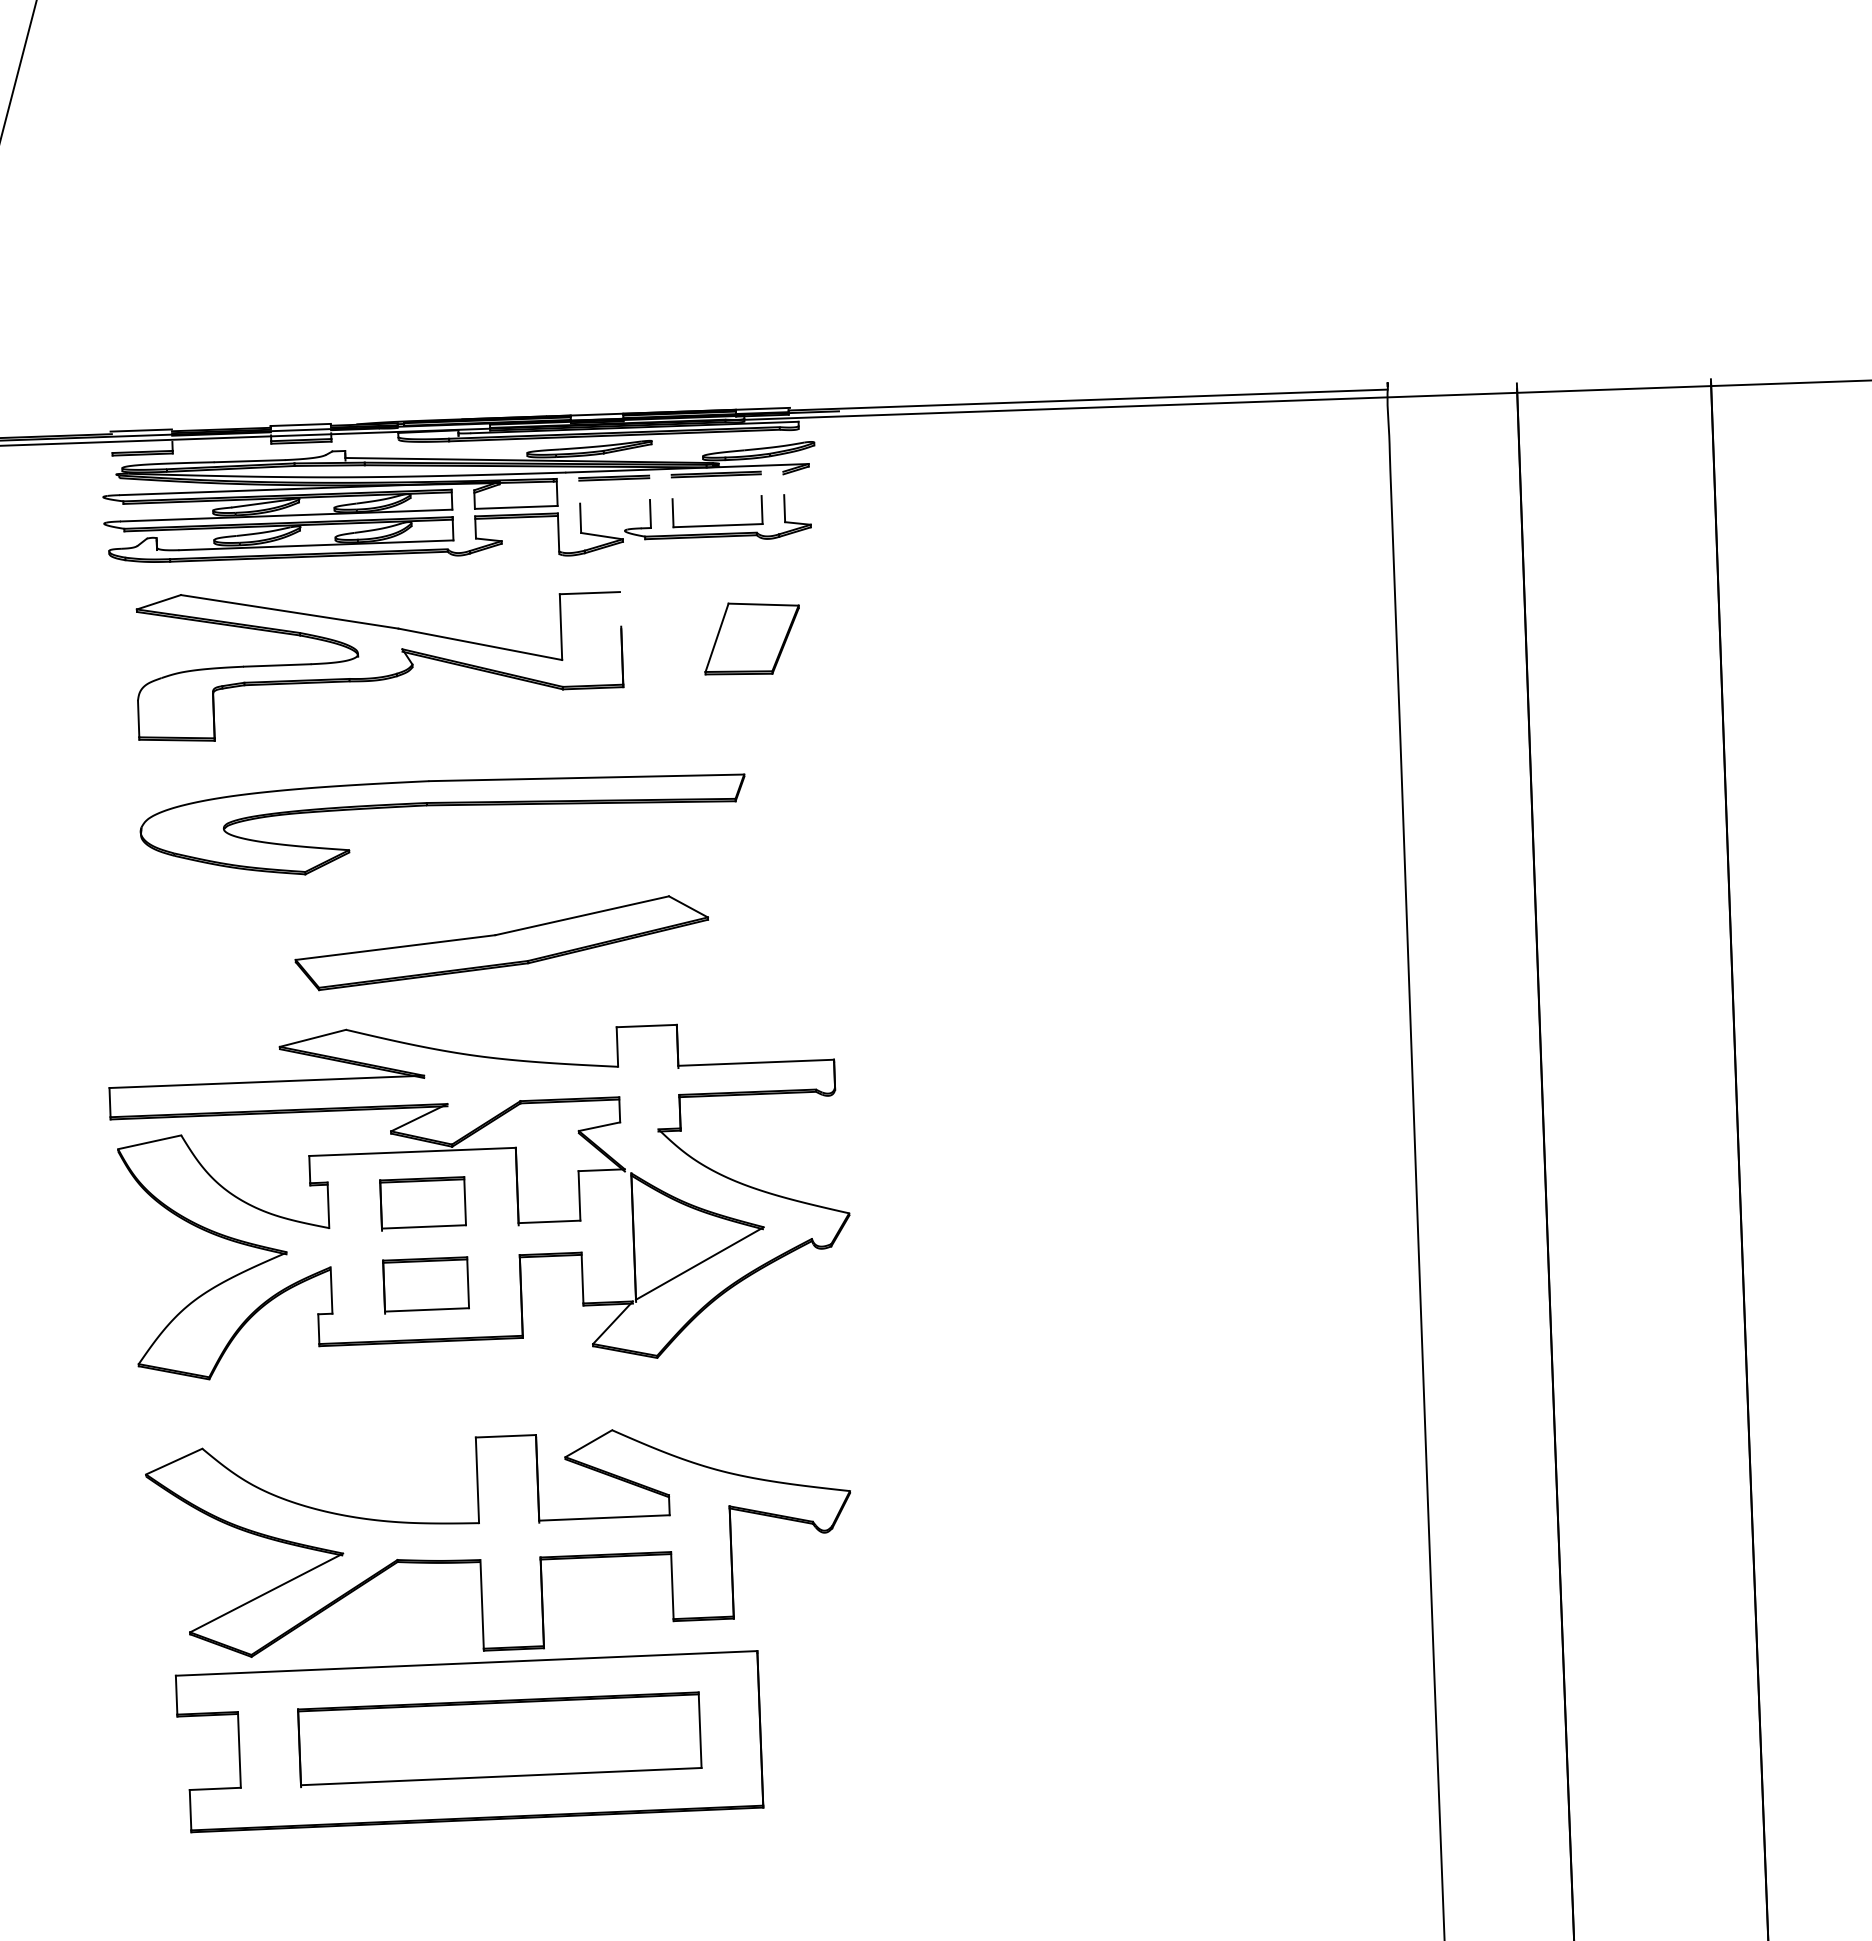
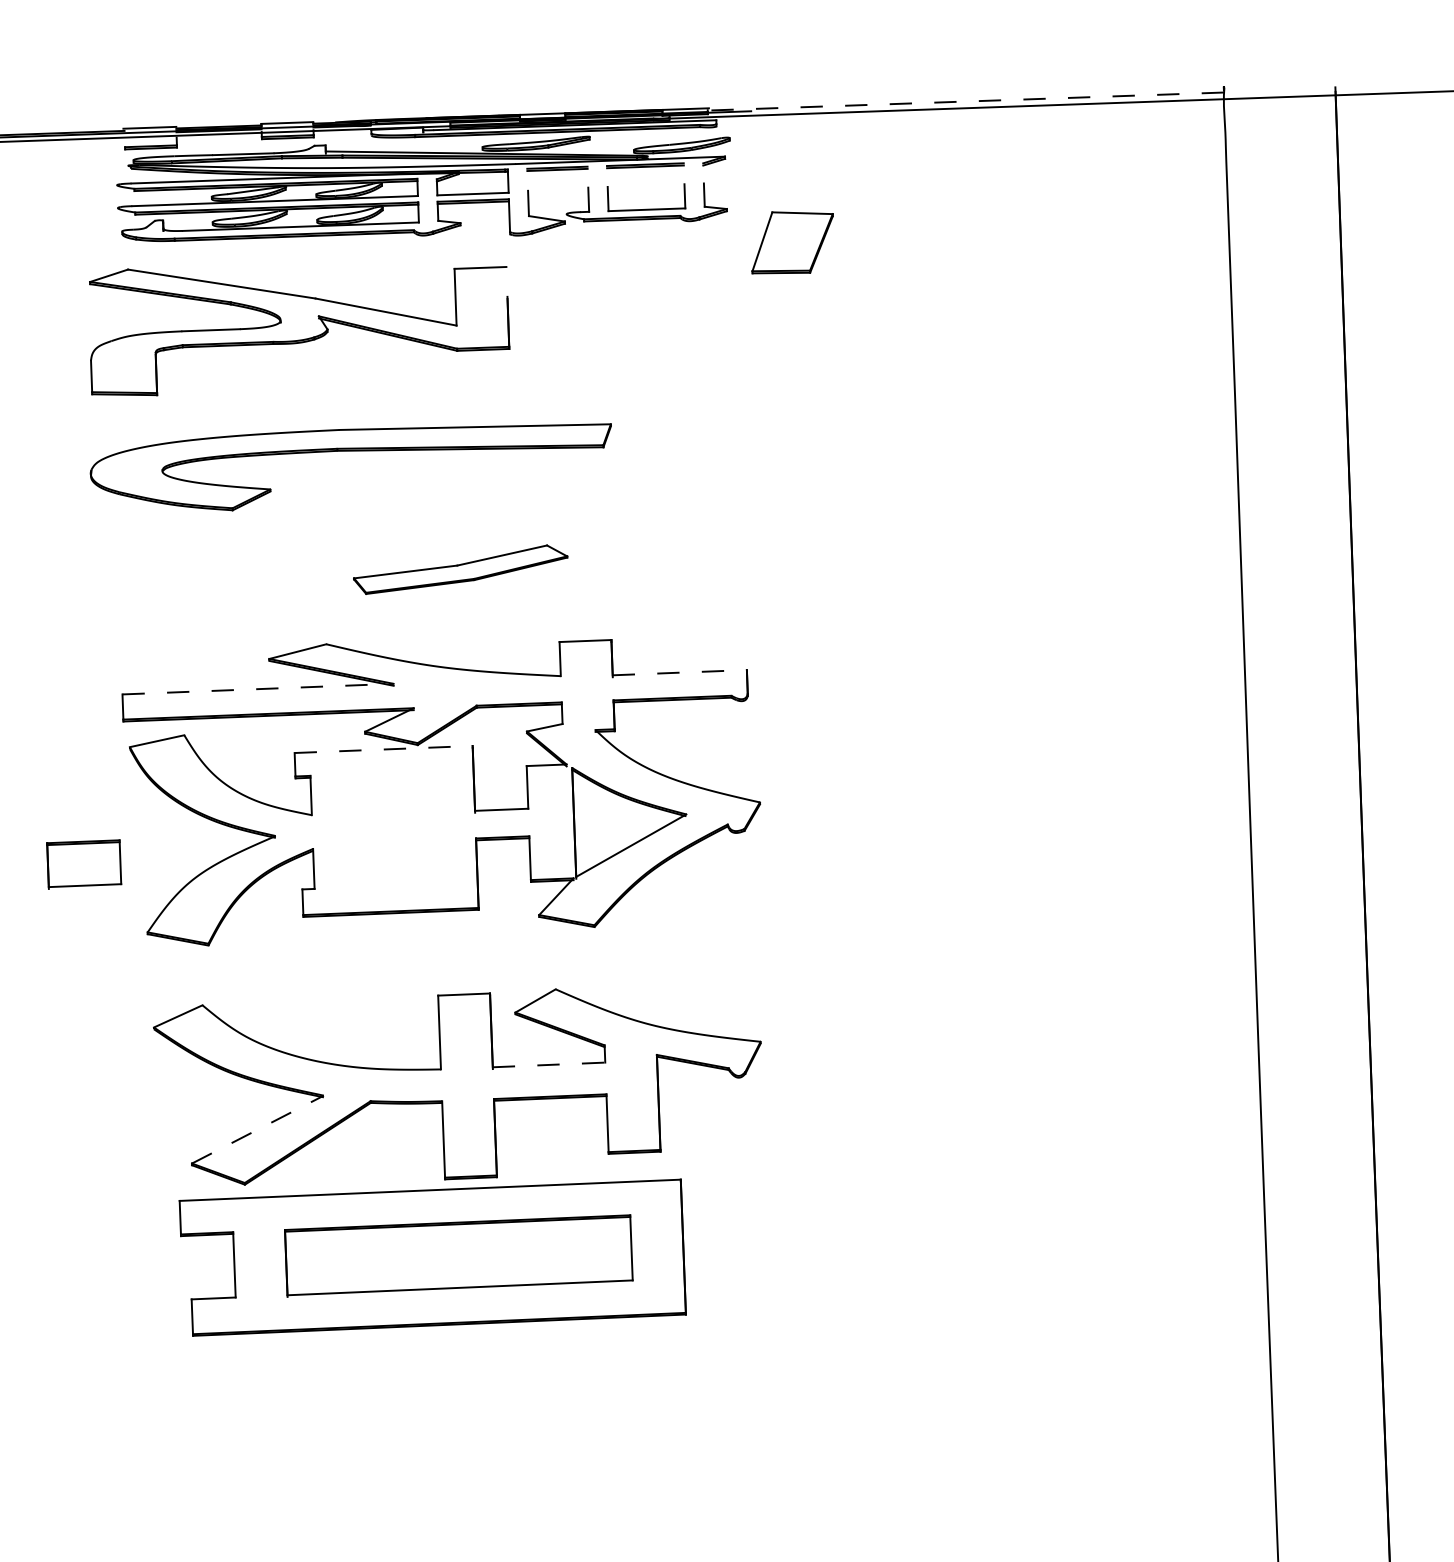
line: (1088, 400) -> (966, 101), solid -> dashed
part: (751, 638) -> (792, 242), moved
part: (379, 676) -> (299, 339), moved
part: (442, 806) -> (350, 451), moved
part: (501, 943) -> (460, 569), size x0.6
line: (756, 1062) -> (680, 672), solid -> dashed
line: (267, 1081) -> (258, 688), solid -> dashed
line: (413, 1151) -> (384, 749), solid -> dashed
part: (422, 1203) -> (392, 793), removed
part: (425, 1285) -> (83, 864), moved
line: (604, 1517) -> (549, 1064), solid -> dashed
line: (267, 1592) -> (258, 1129), solid -> dashed

